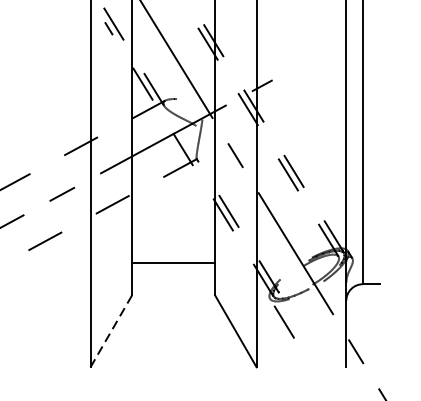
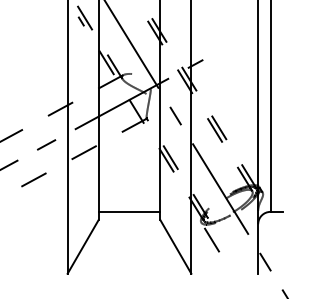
line: (173, 262) -> (129, 211), moved
line: (111, 330) -> (83, 246), dashed -> solid

